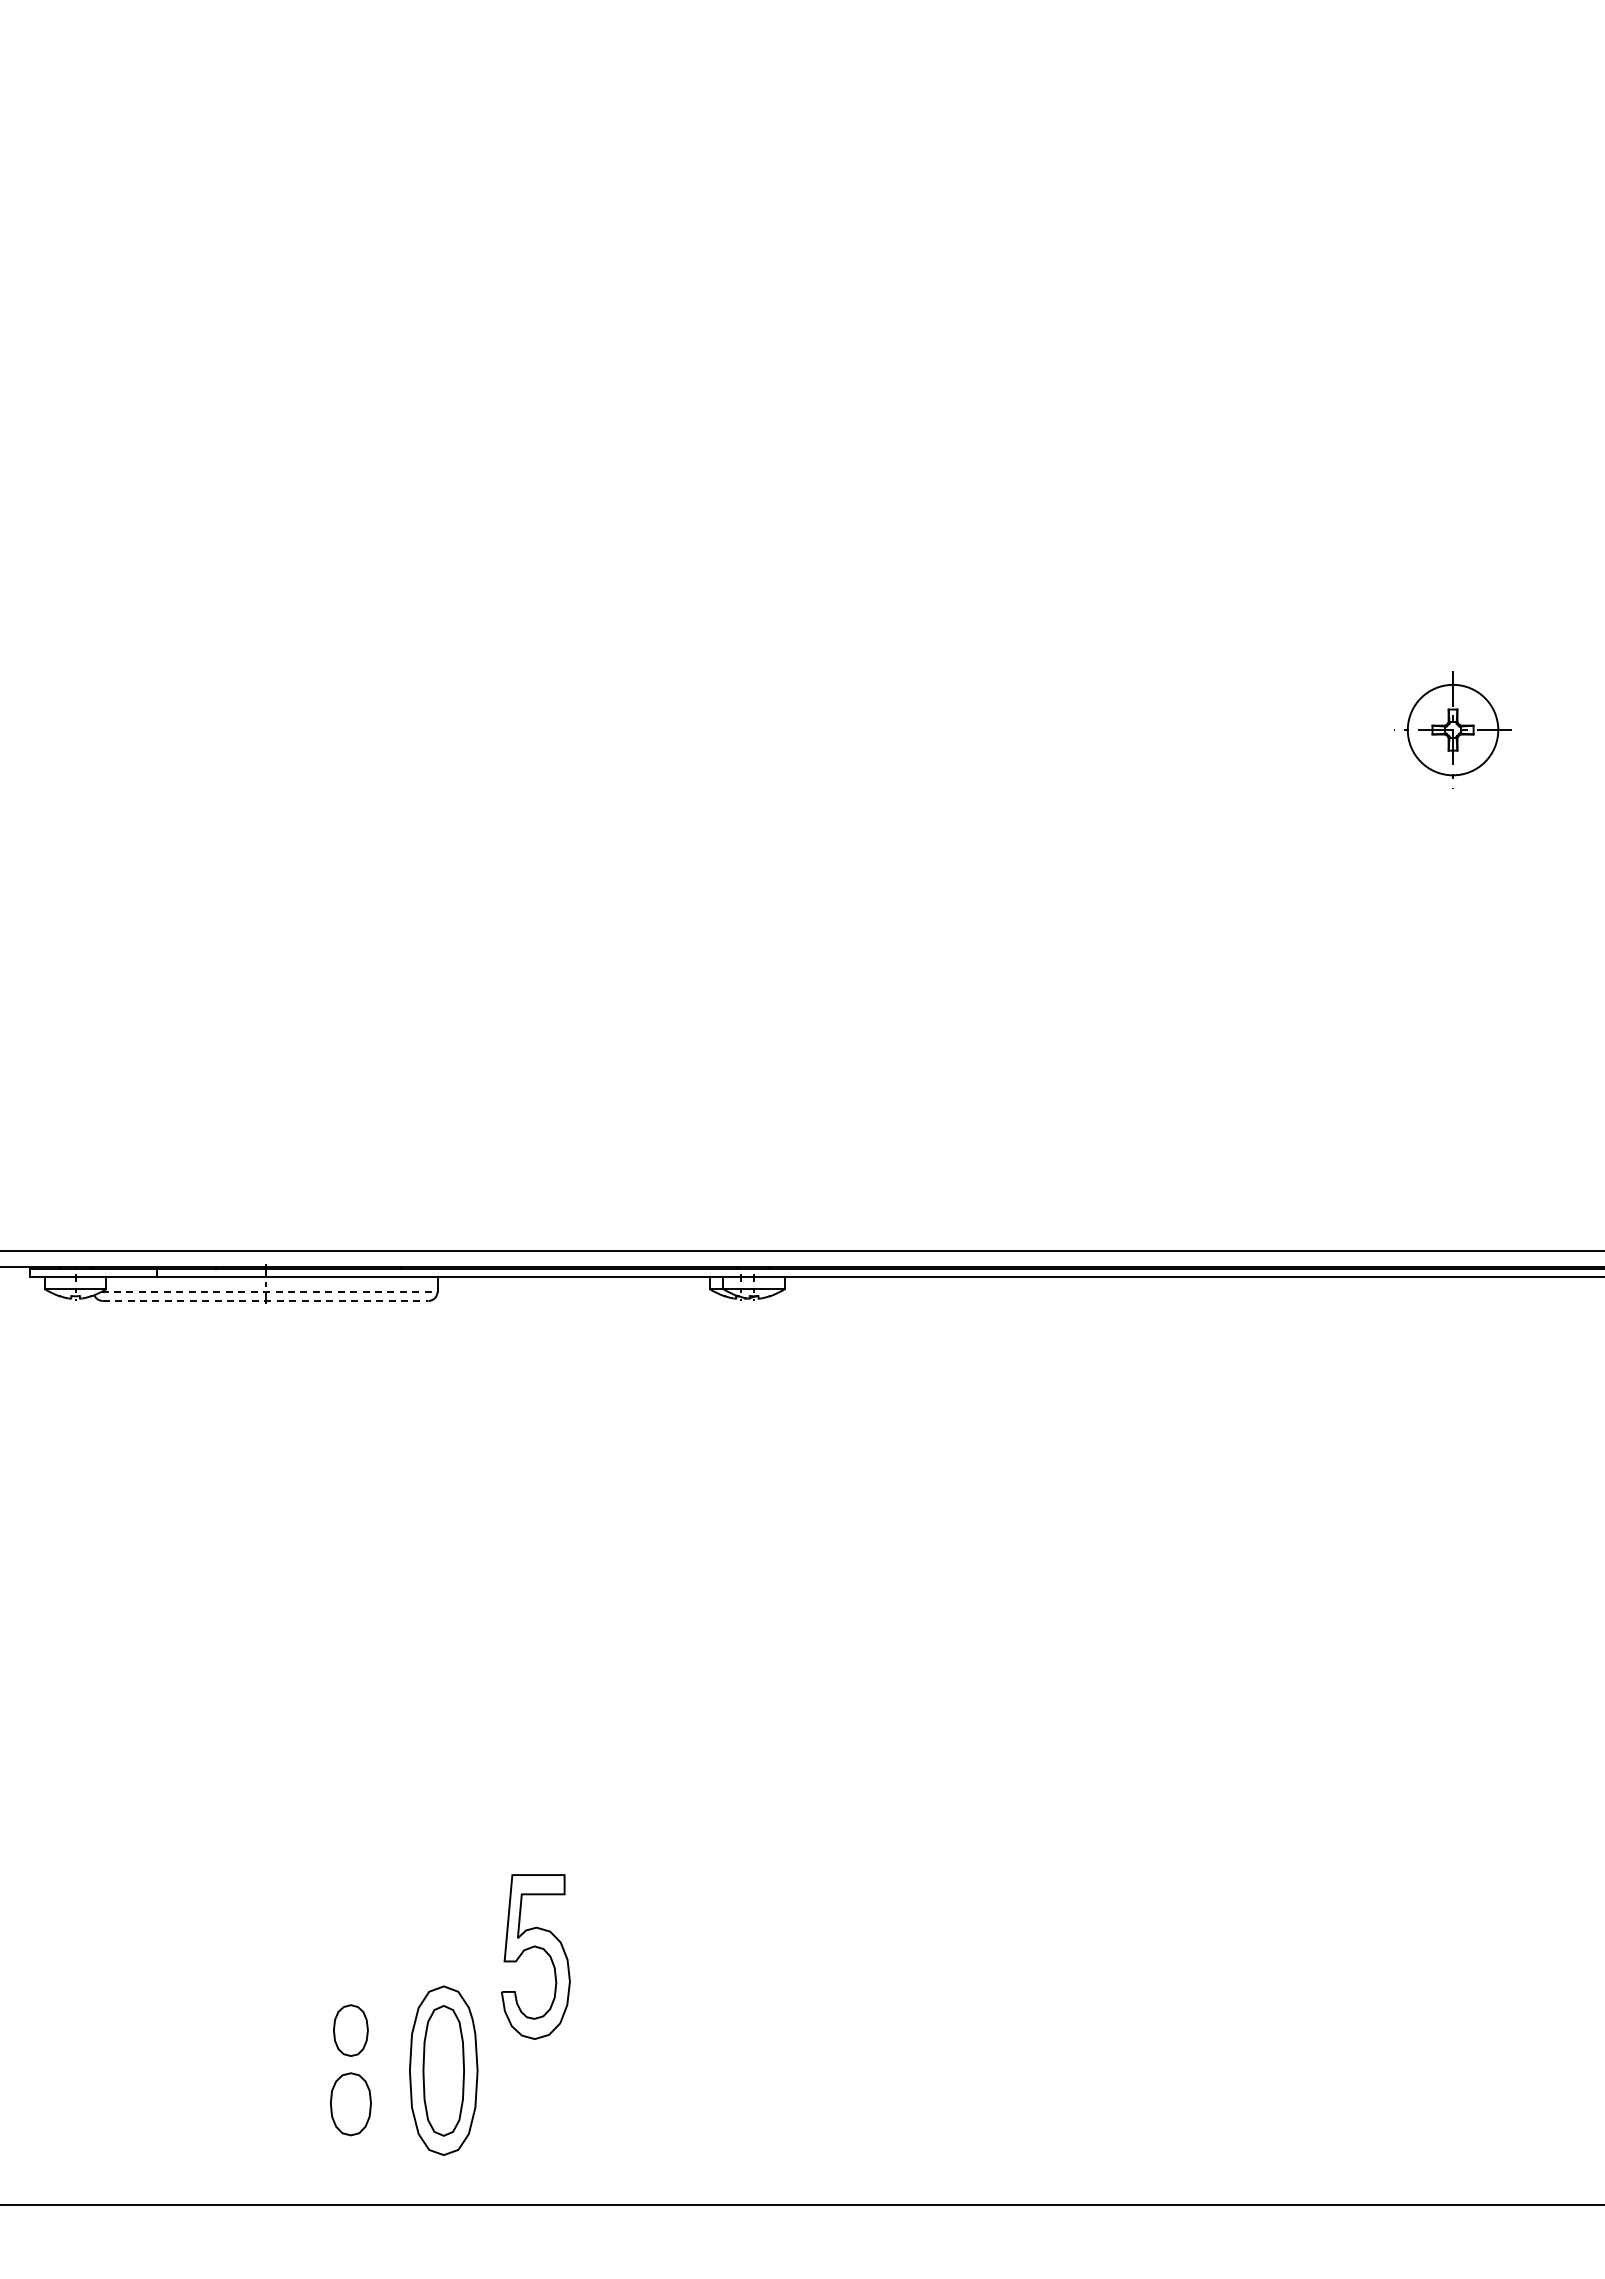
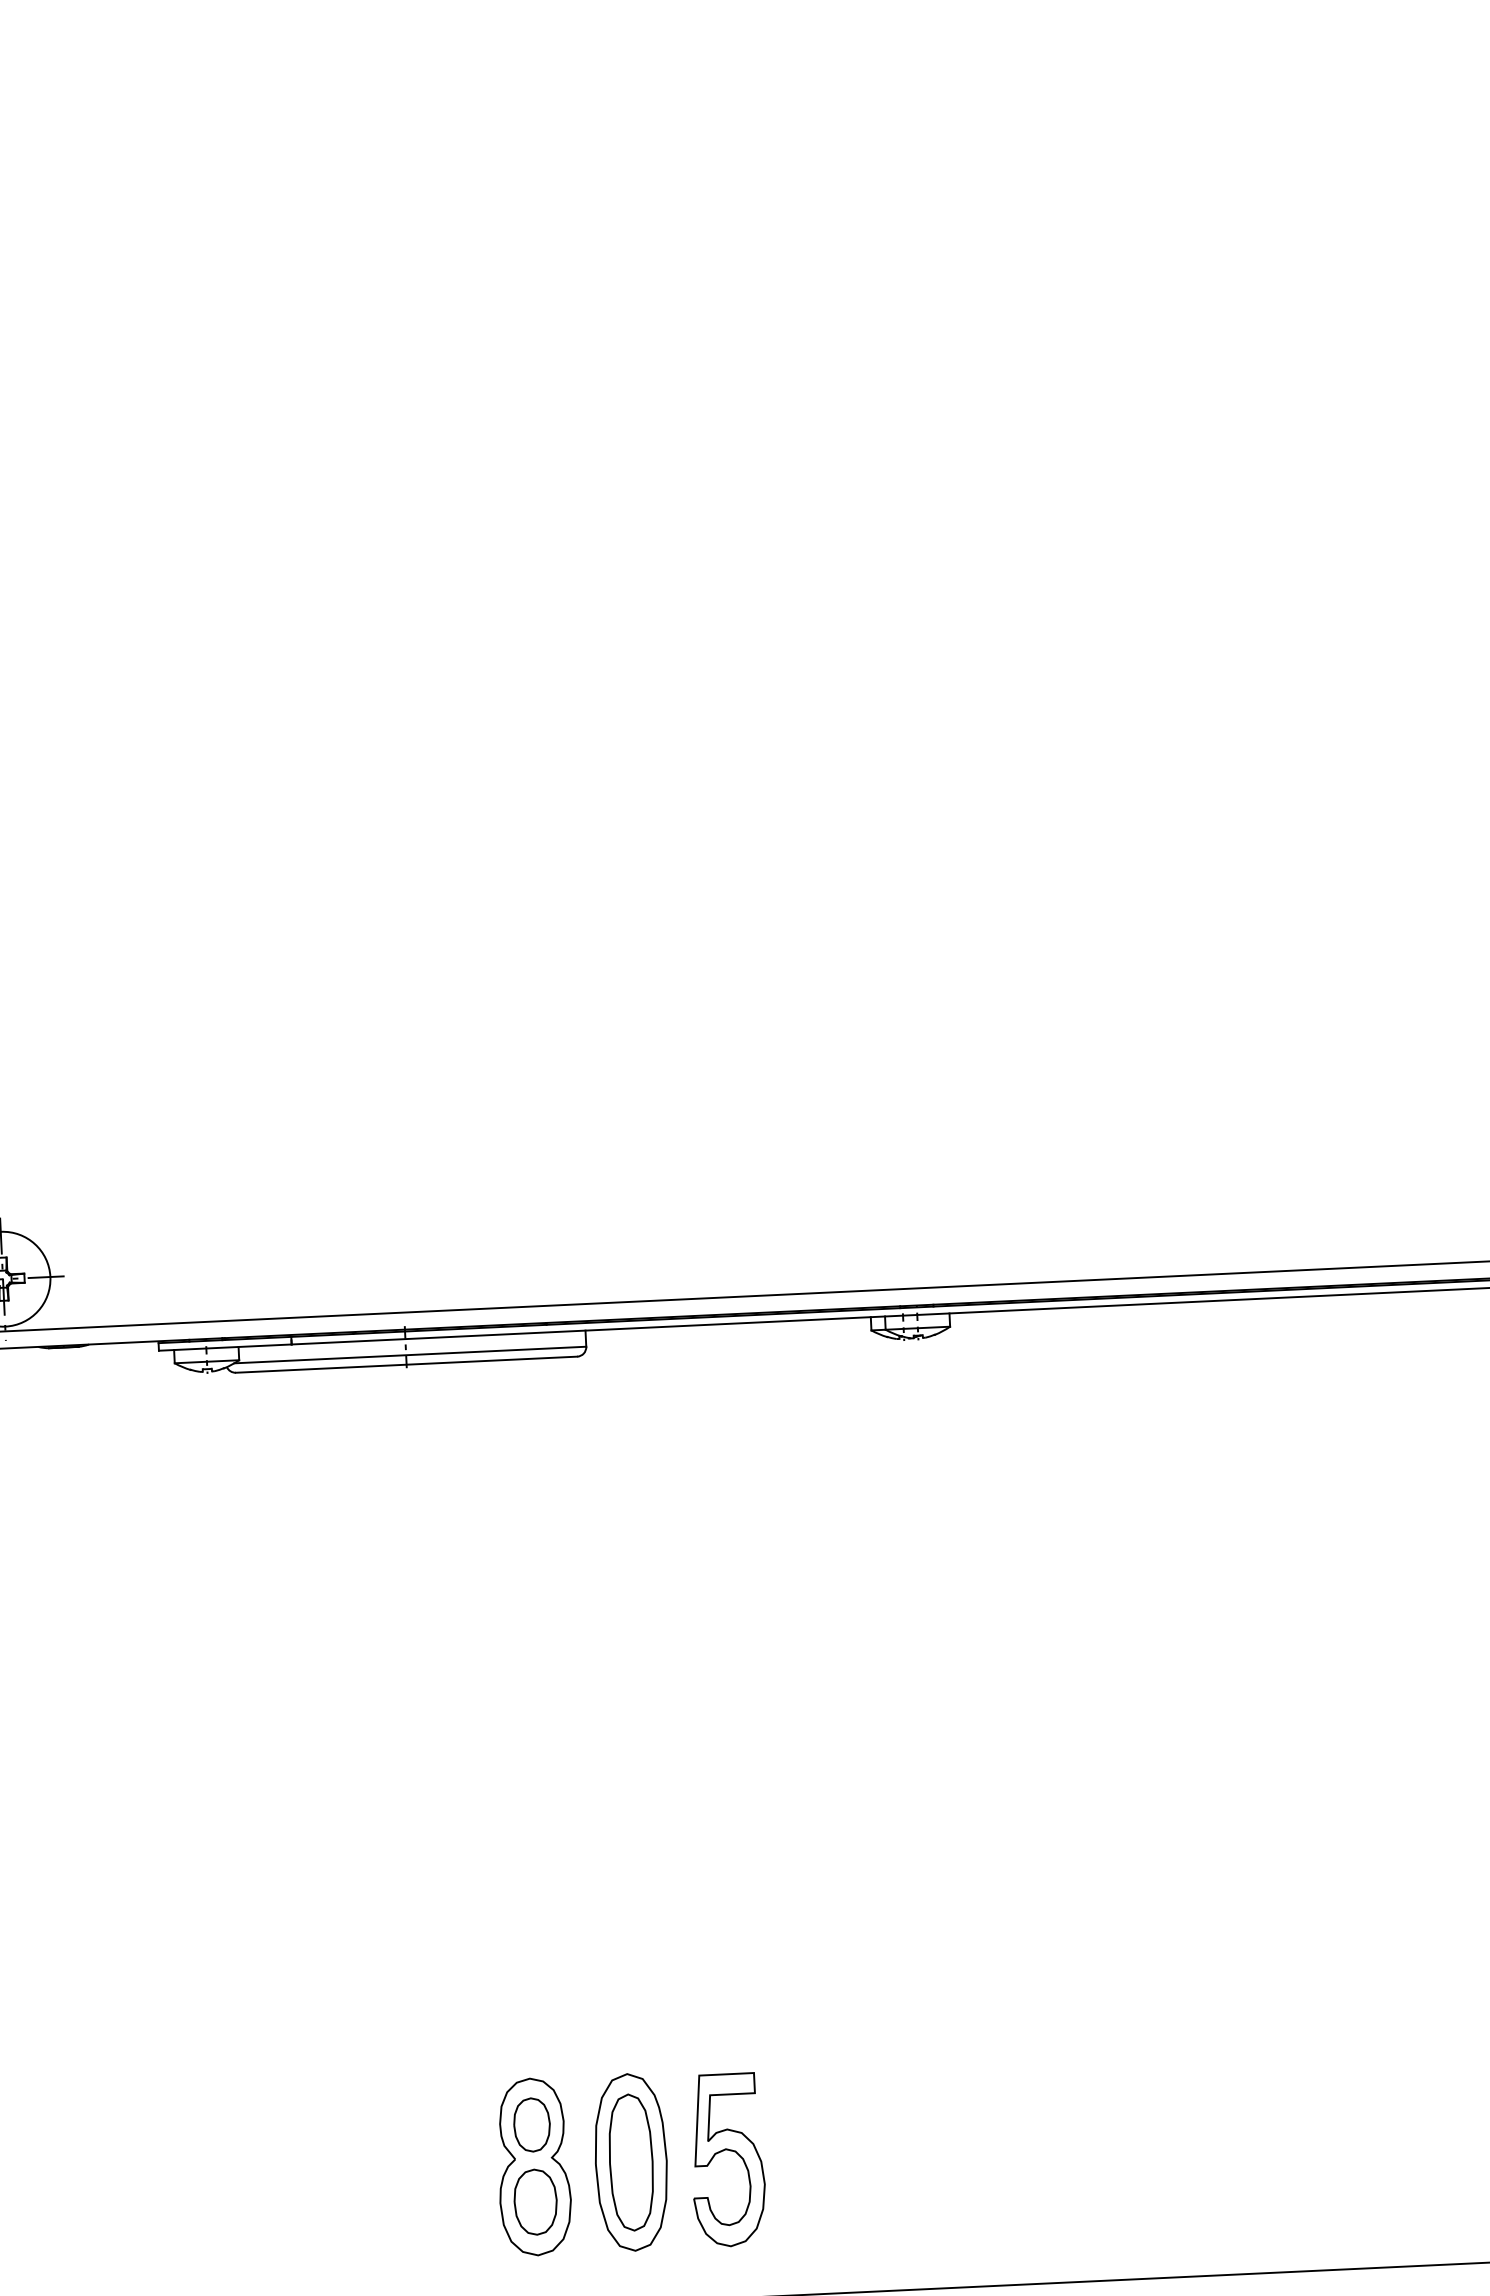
line: (269, 1291) -> (410, 1354), dashed -> solid
line: (265, 1300) -> (406, 1364), dashed -> solid
part: (537, 1948) -> (729, 2151), moved
part: (350, 2070) -> (533, 2166), added

